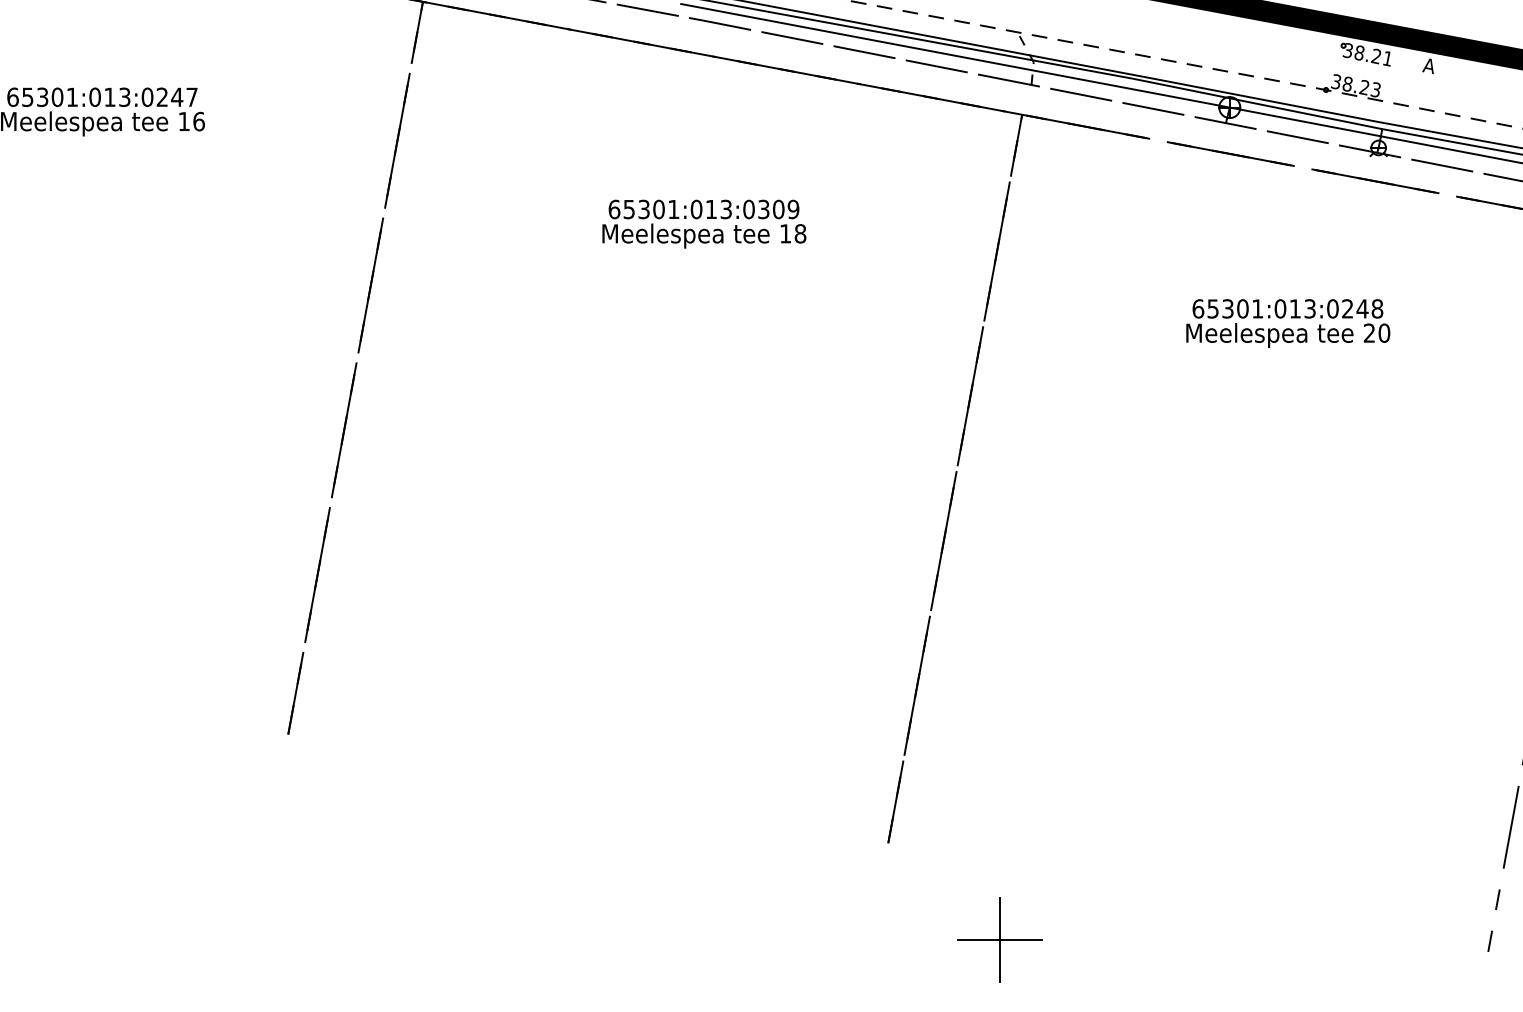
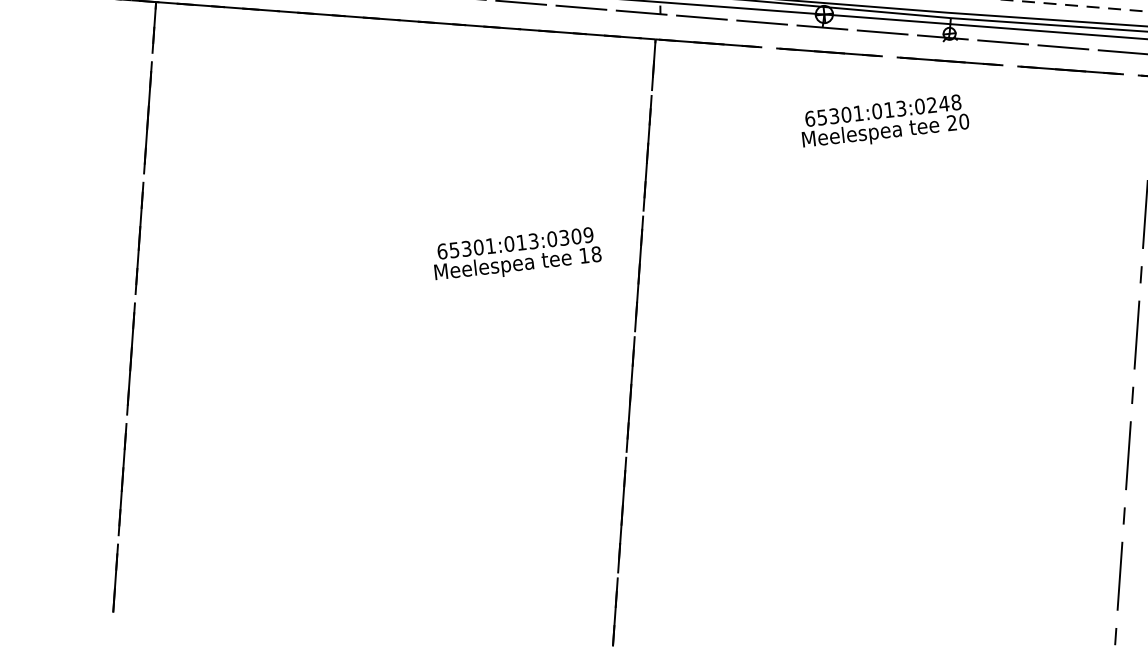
text: (704, 223) -> (517, 254), moved
text: (1288, 323) -> (885, 122), moved

